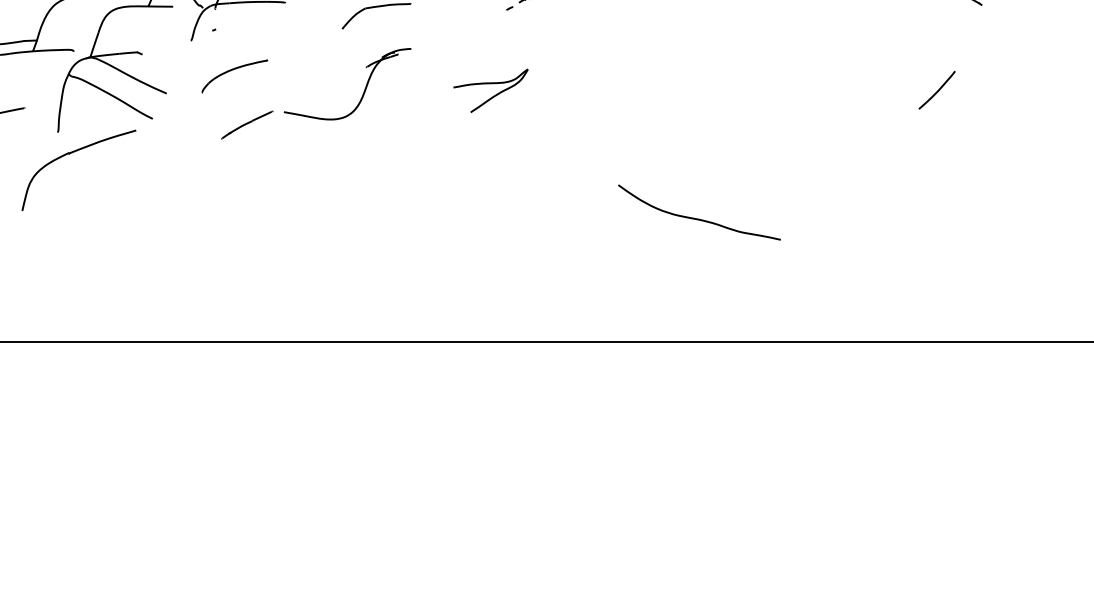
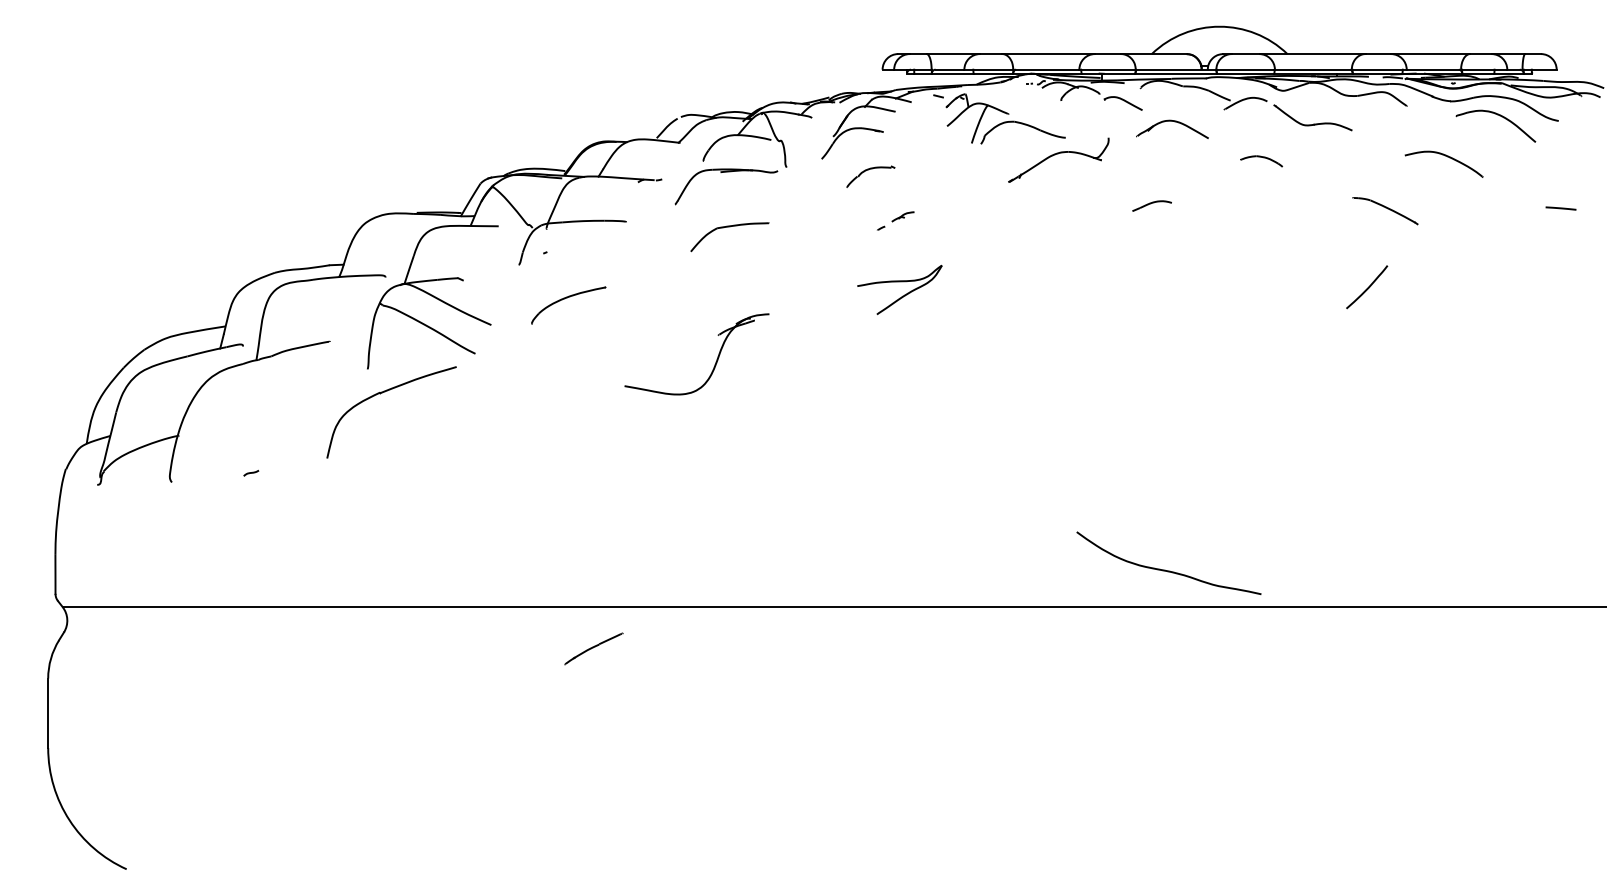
part: (363, 90) -> (715, 361), moved
curve: (937, 90) -> (1367, 287), moved
part: (493, 95) -> (902, 295), moved
part: (246, 124) -> (593, 648), moved
curve: (696, 218) -> (1165, 569), moved

